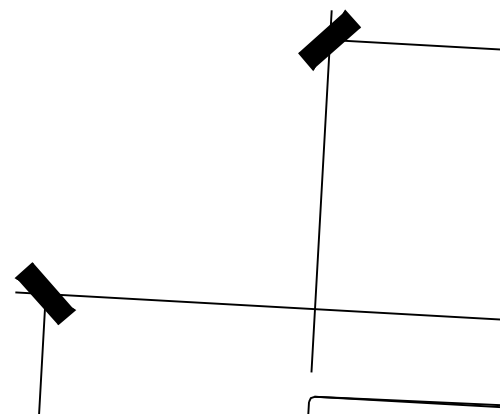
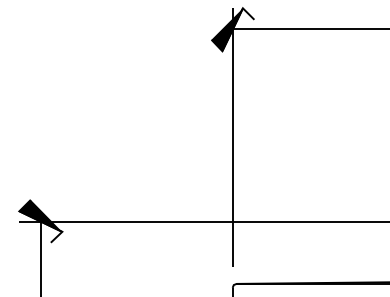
fill: (337, 40) -> (238, 29), removed
fill: (44, 300) -> (40, 226), removed

